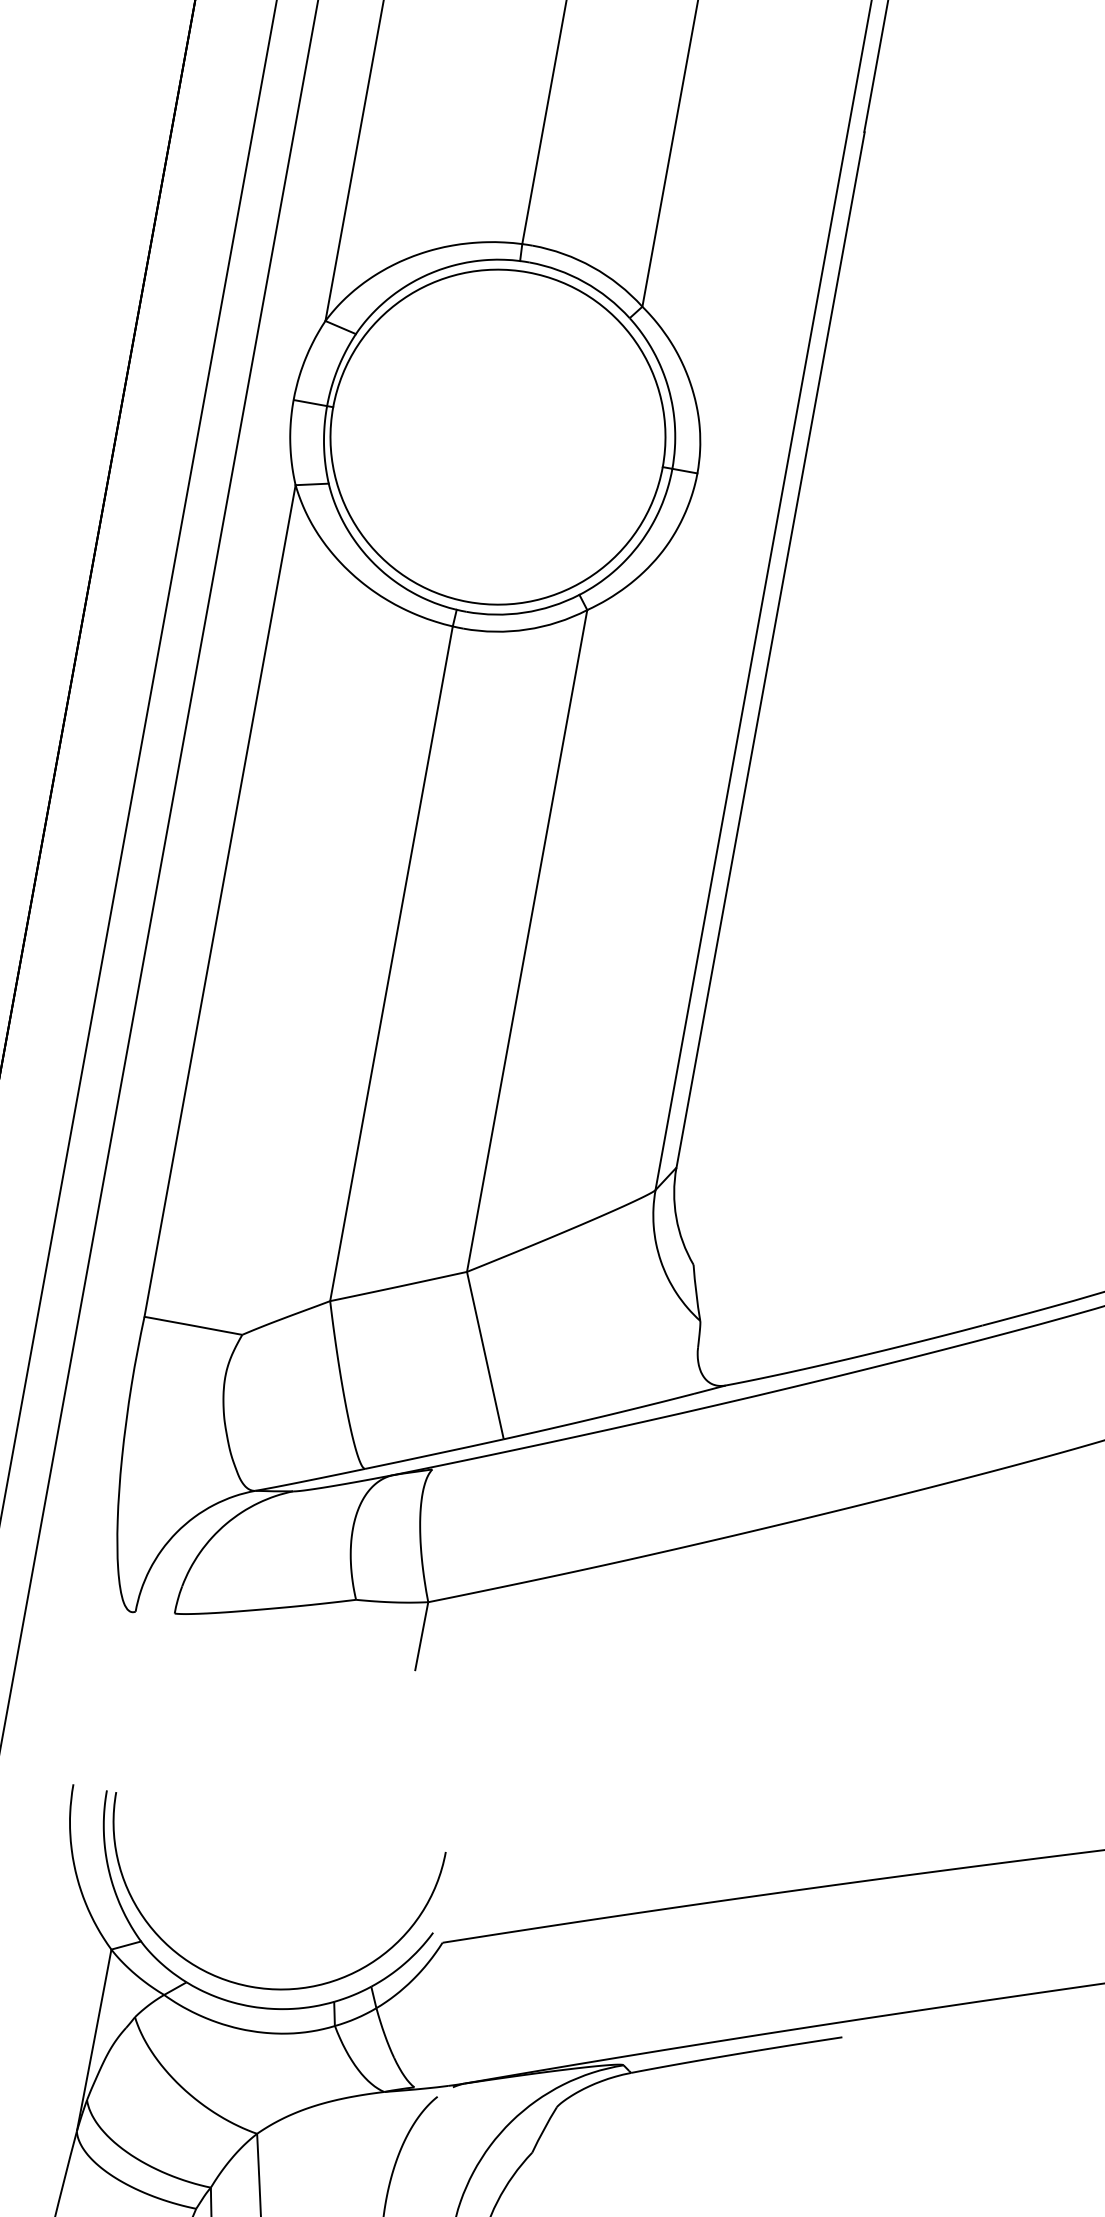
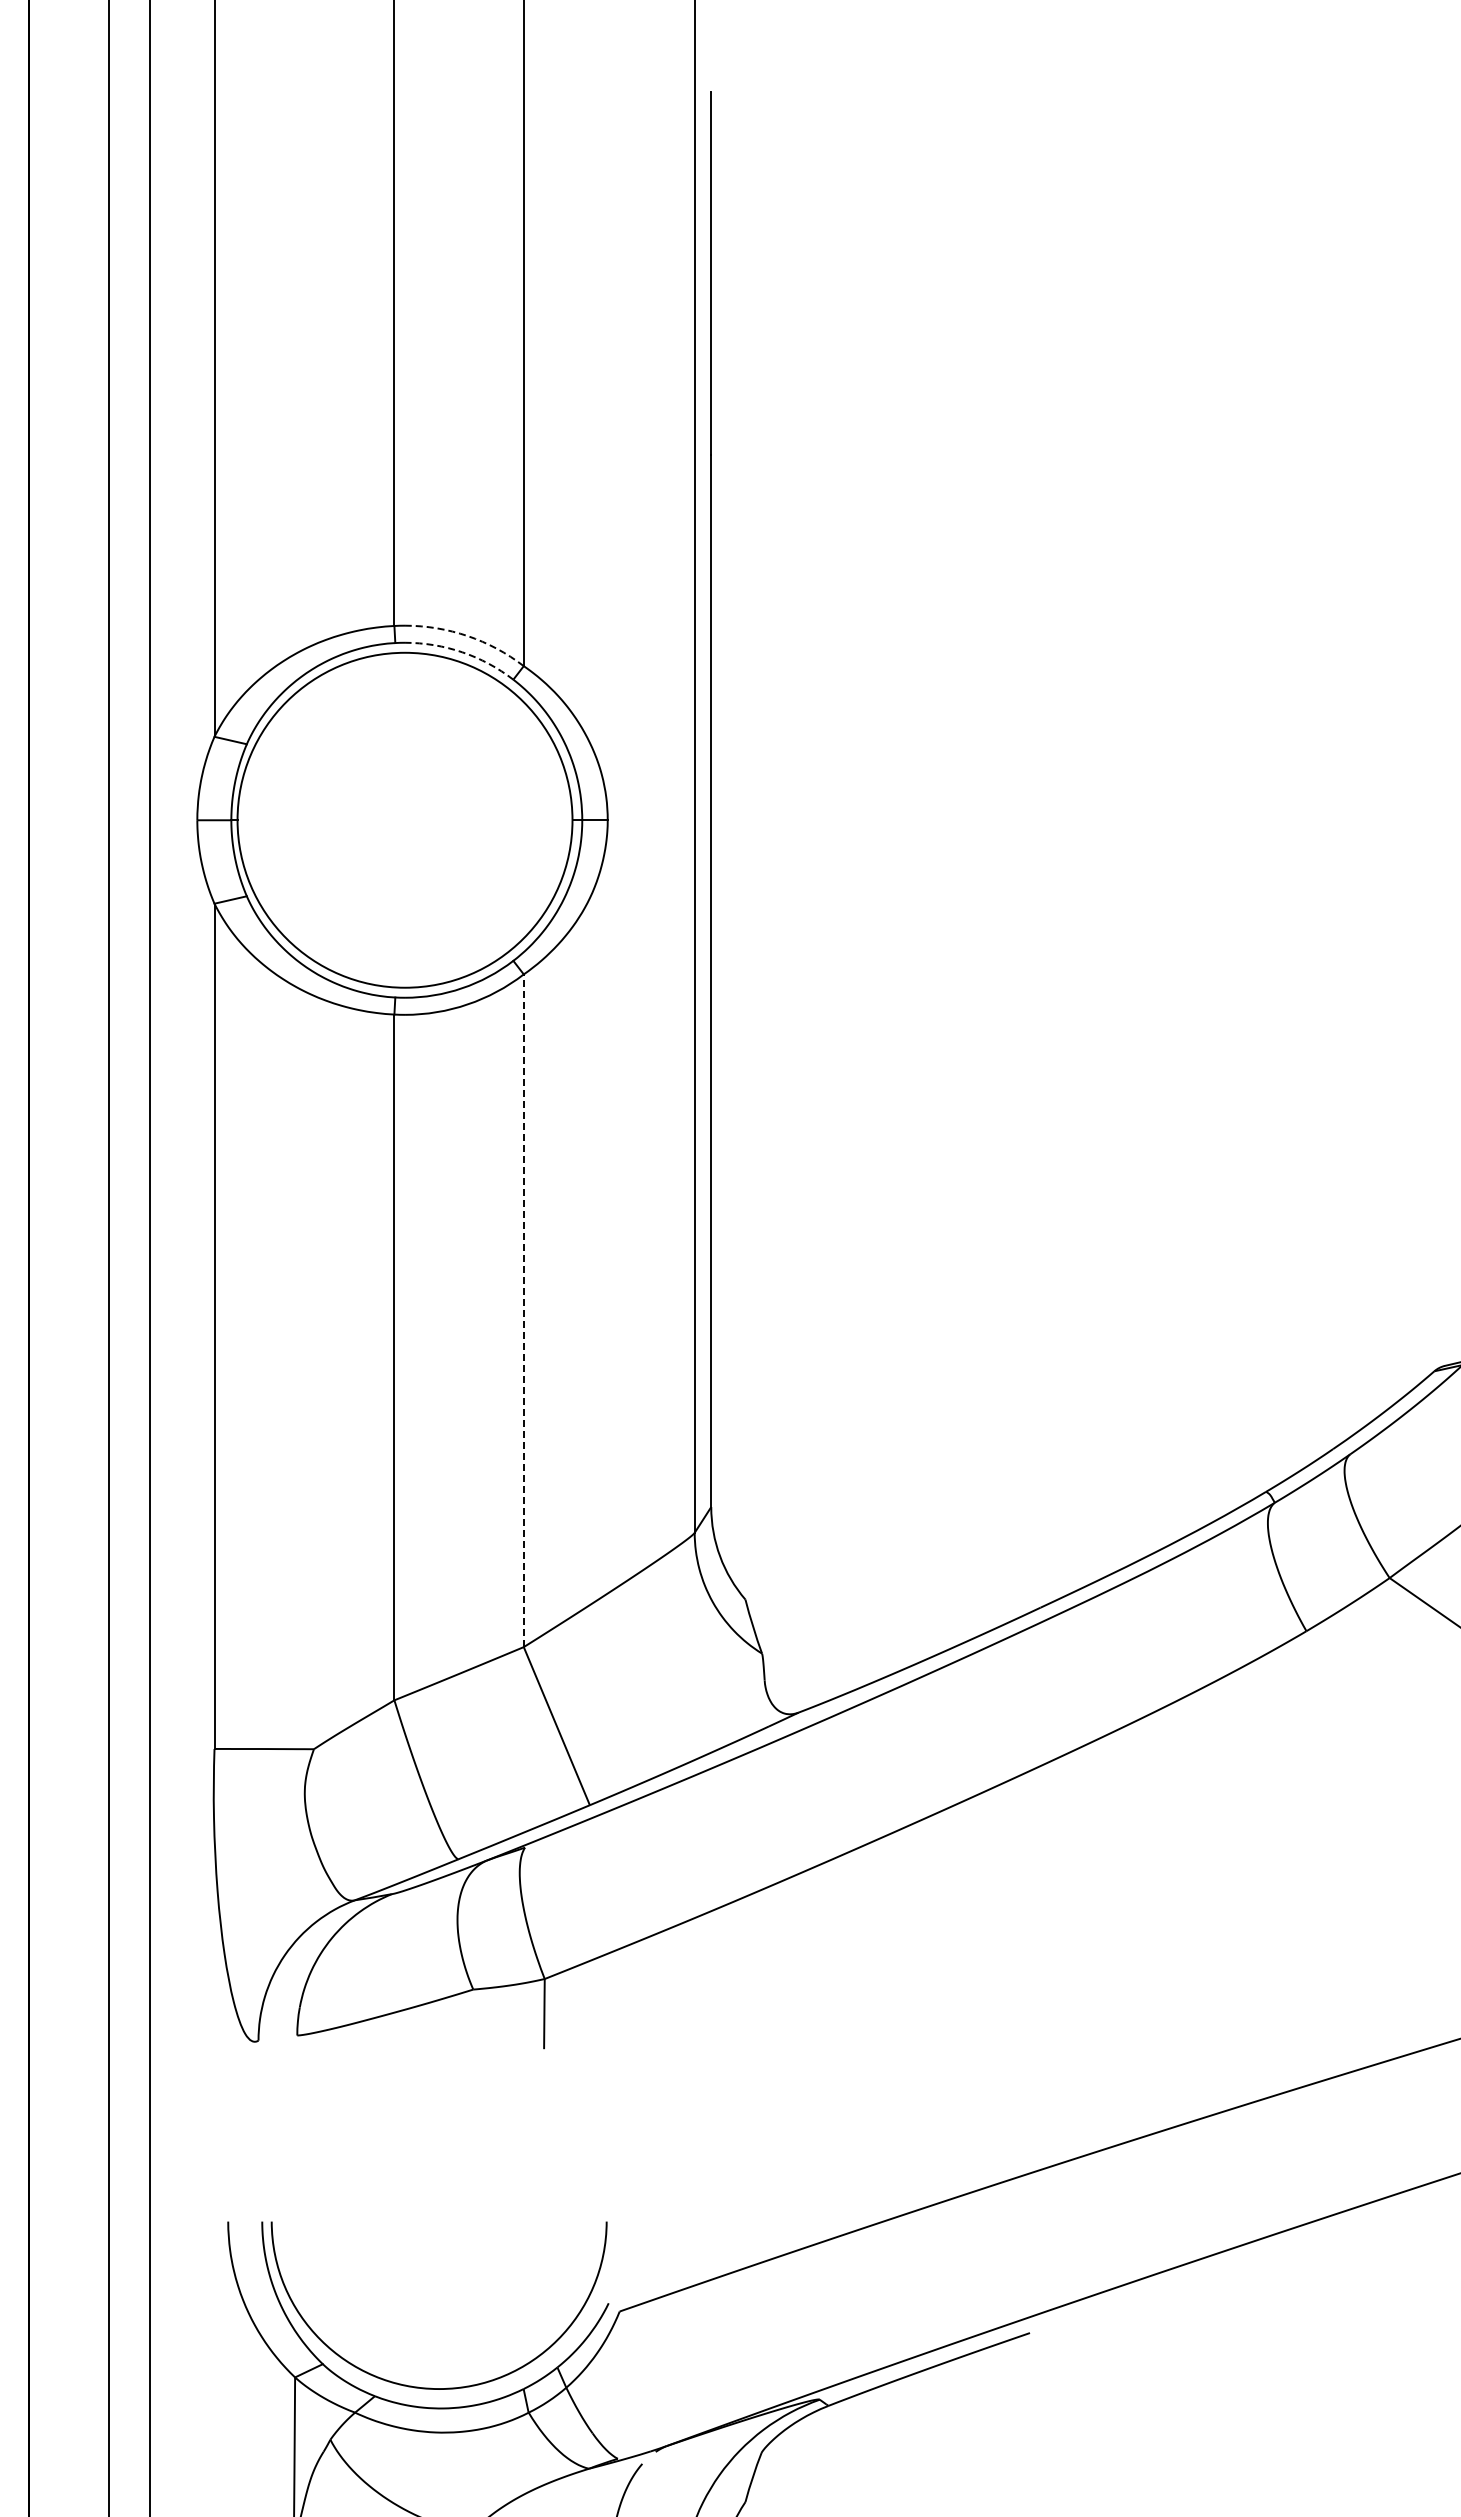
arc: (592, 267) -> (467, 636), solid -> dashed
arc: (584, 282) -> (462, 652), solid -> dashed
line: (526, 940) -> (523, 1310), solid -> dashed

